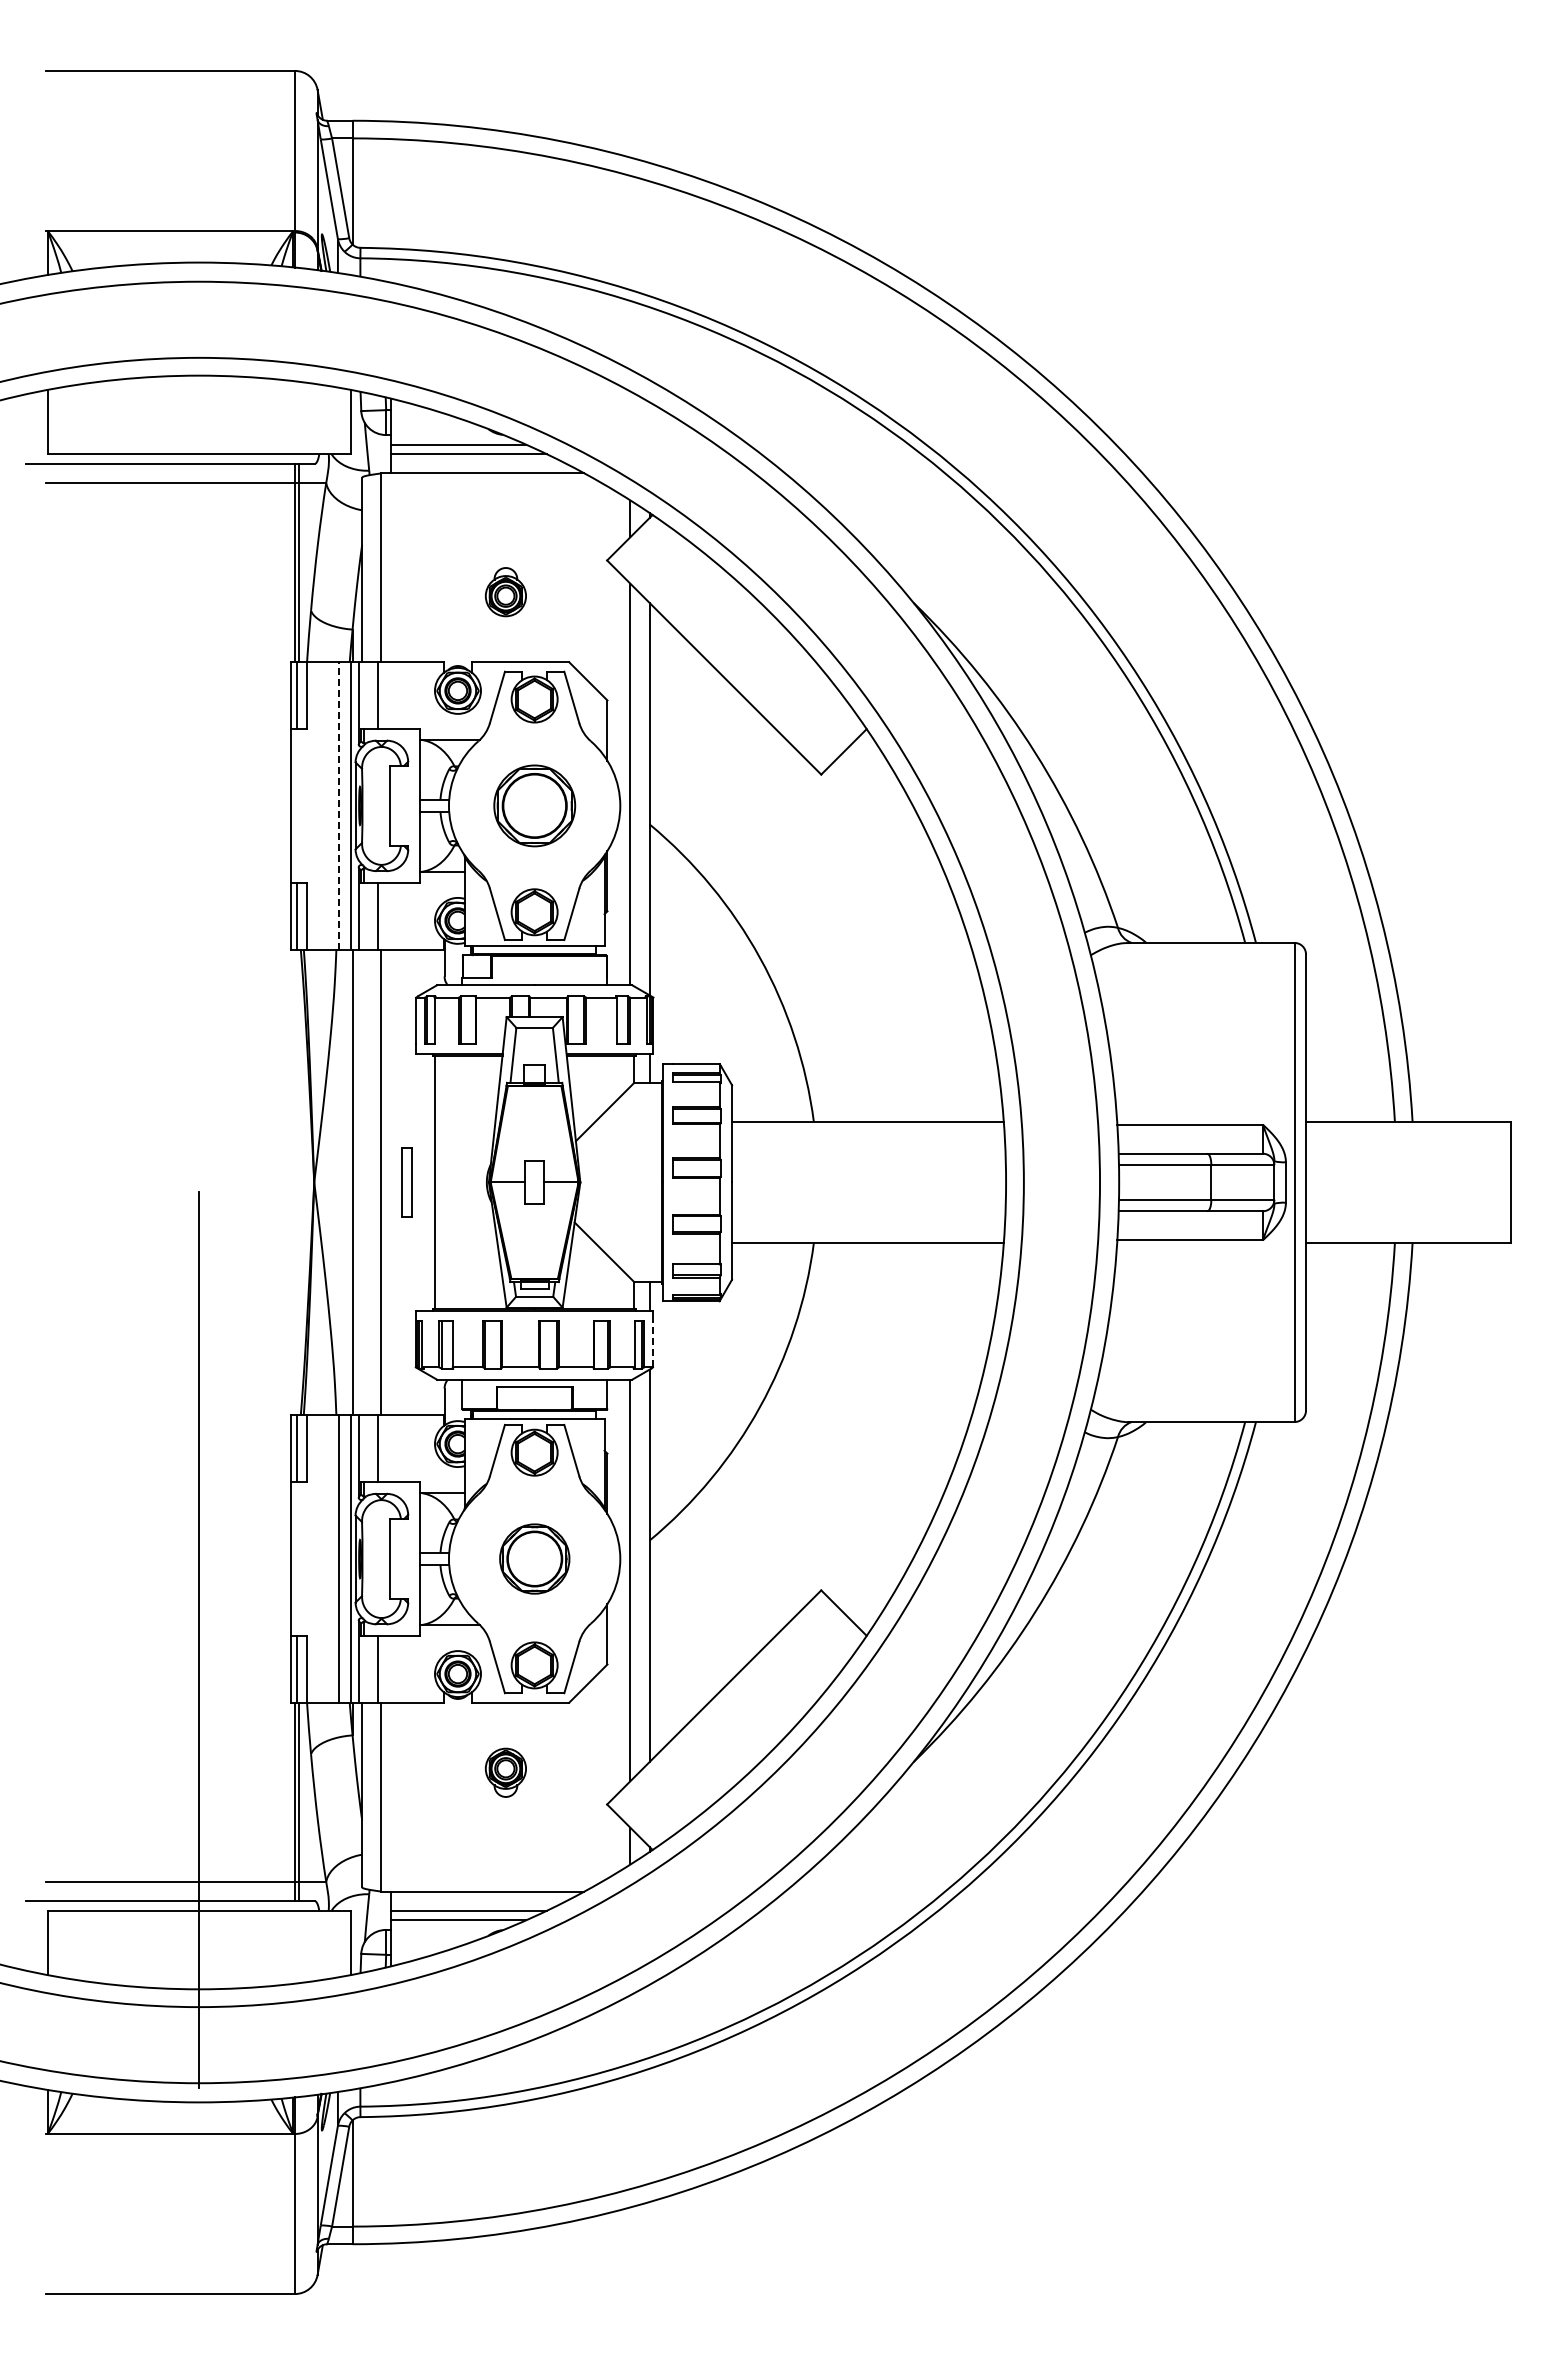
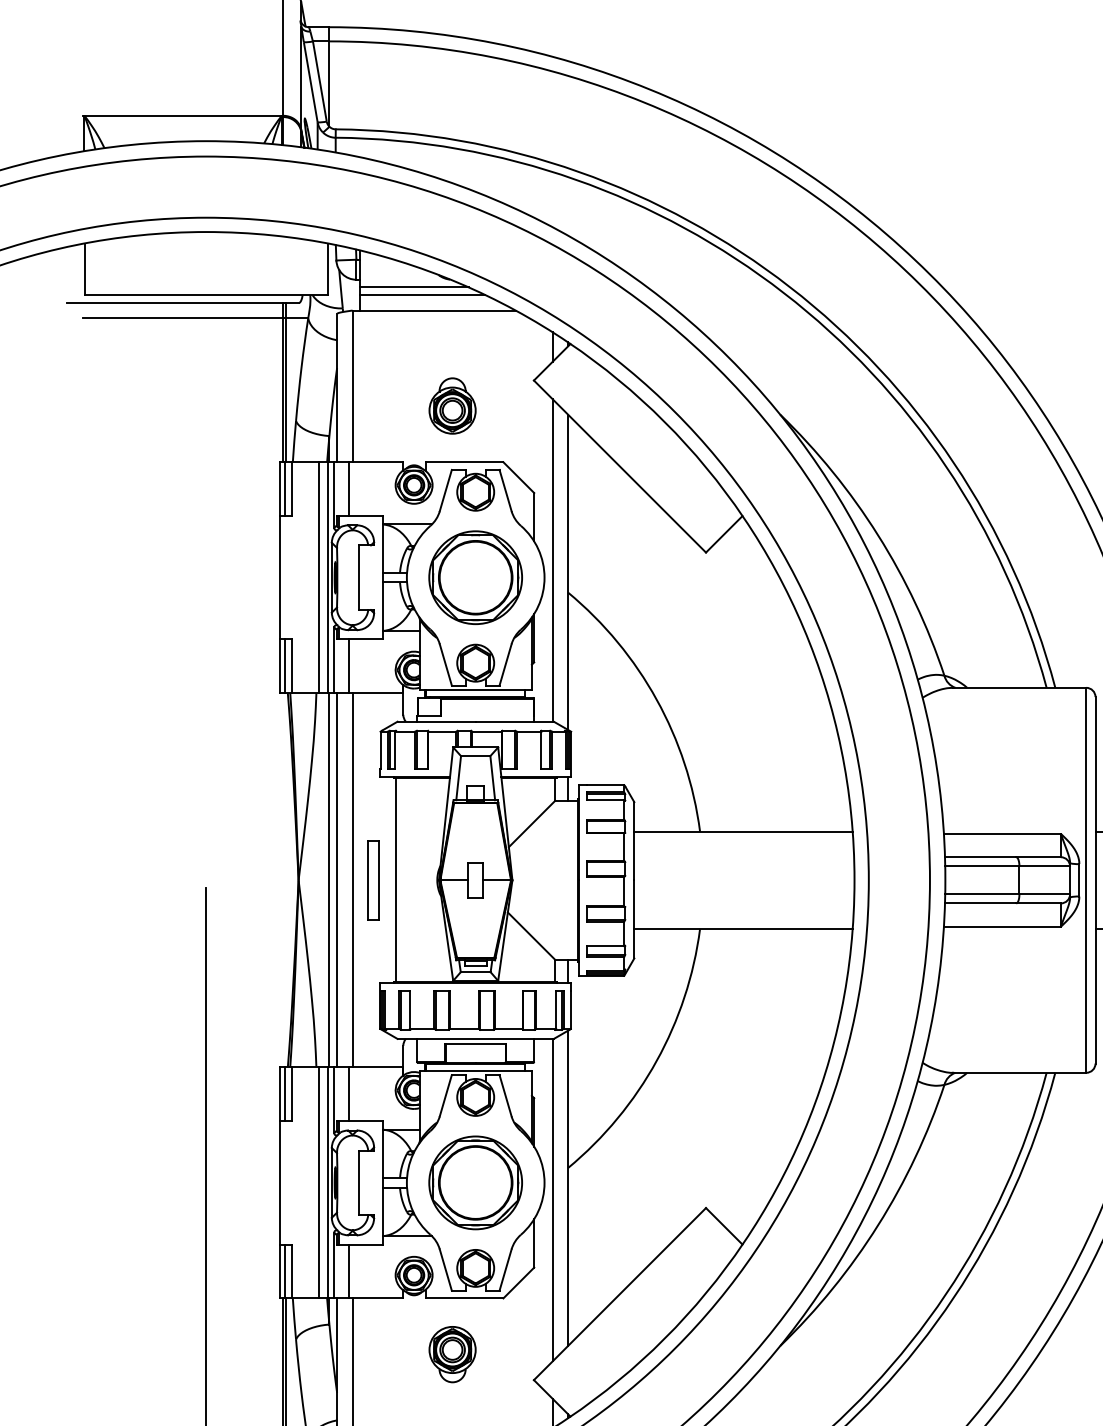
part: (505, 591) -> (452, 405), size x1.43
line: (339, 805) -> (318, 577), dashed -> solid
part: (534, 805) -> (475, 577), size x1.43
line: (362, 1182) -> (337, 880), added
part: (406, 1182) -> (372, 880), size x1.43
line: (653, 1343) -> (571, 1009), dashed -> solid
part: (534, 1558) -> (475, 1182), size x1.67
part: (505, 1772) -> (452, 1354), size x1.43

